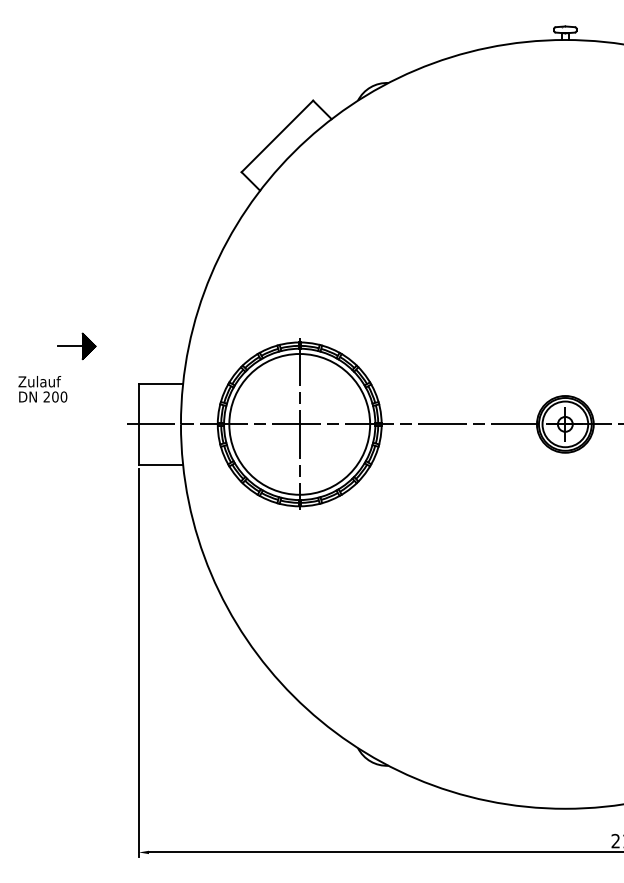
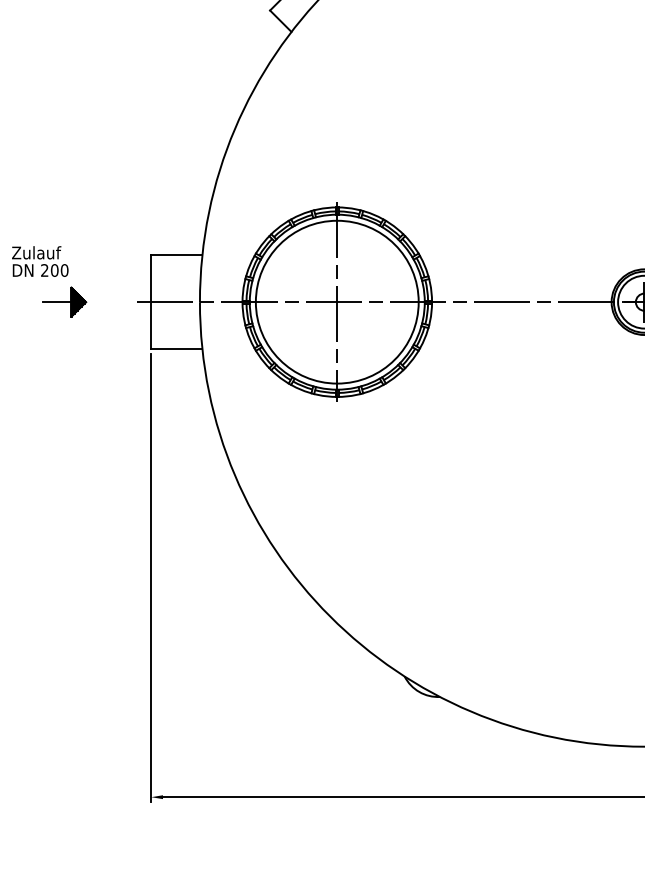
part: (76, 346) -> (64, 302), moved

